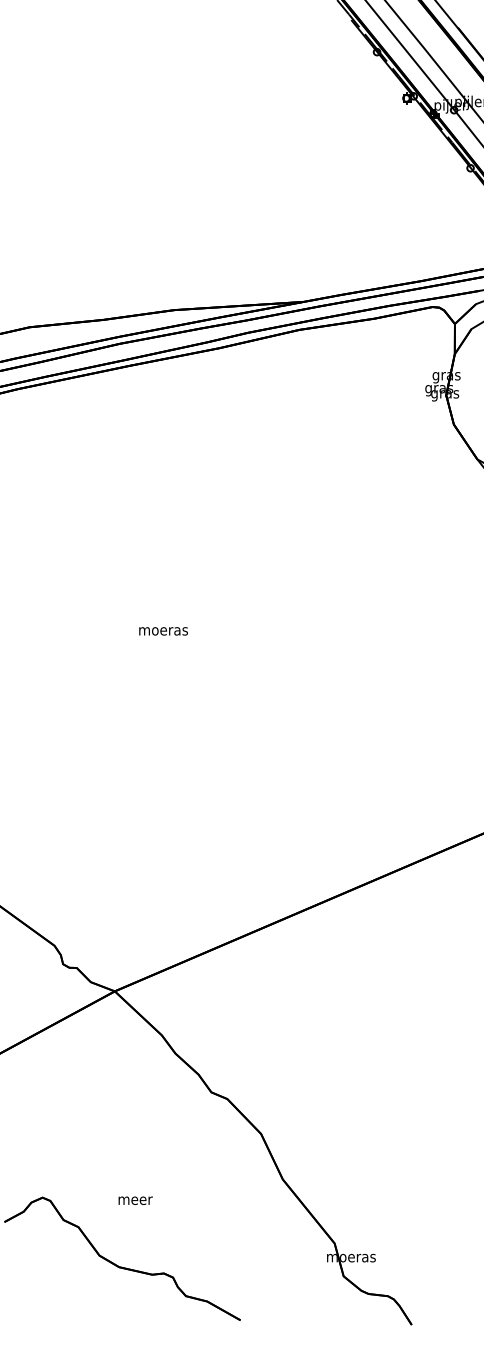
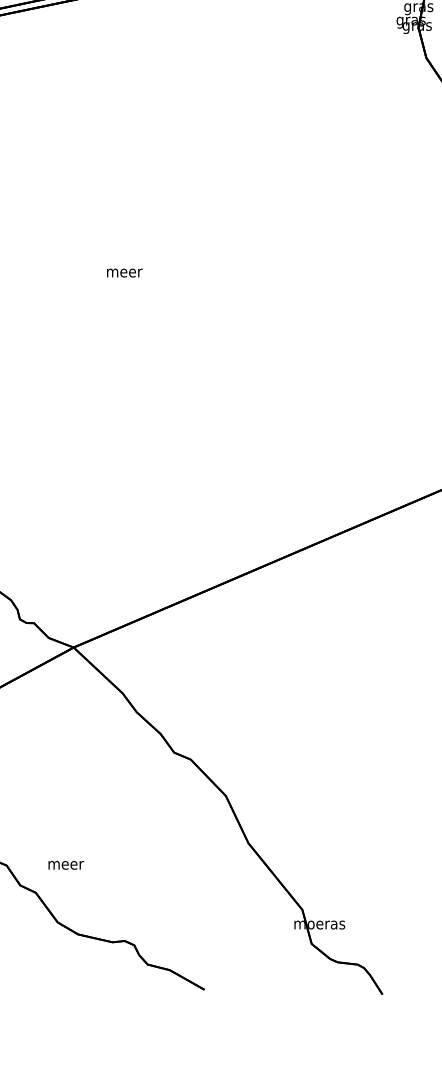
text: (163, 631) -> (124, 273), moeras -> meer
text: (135, 1200) -> (66, 865), moved

